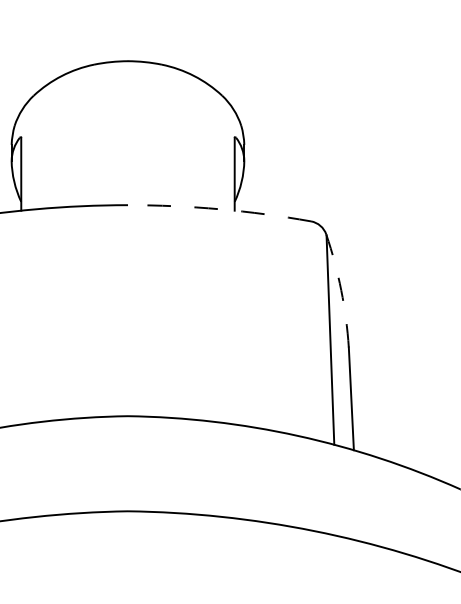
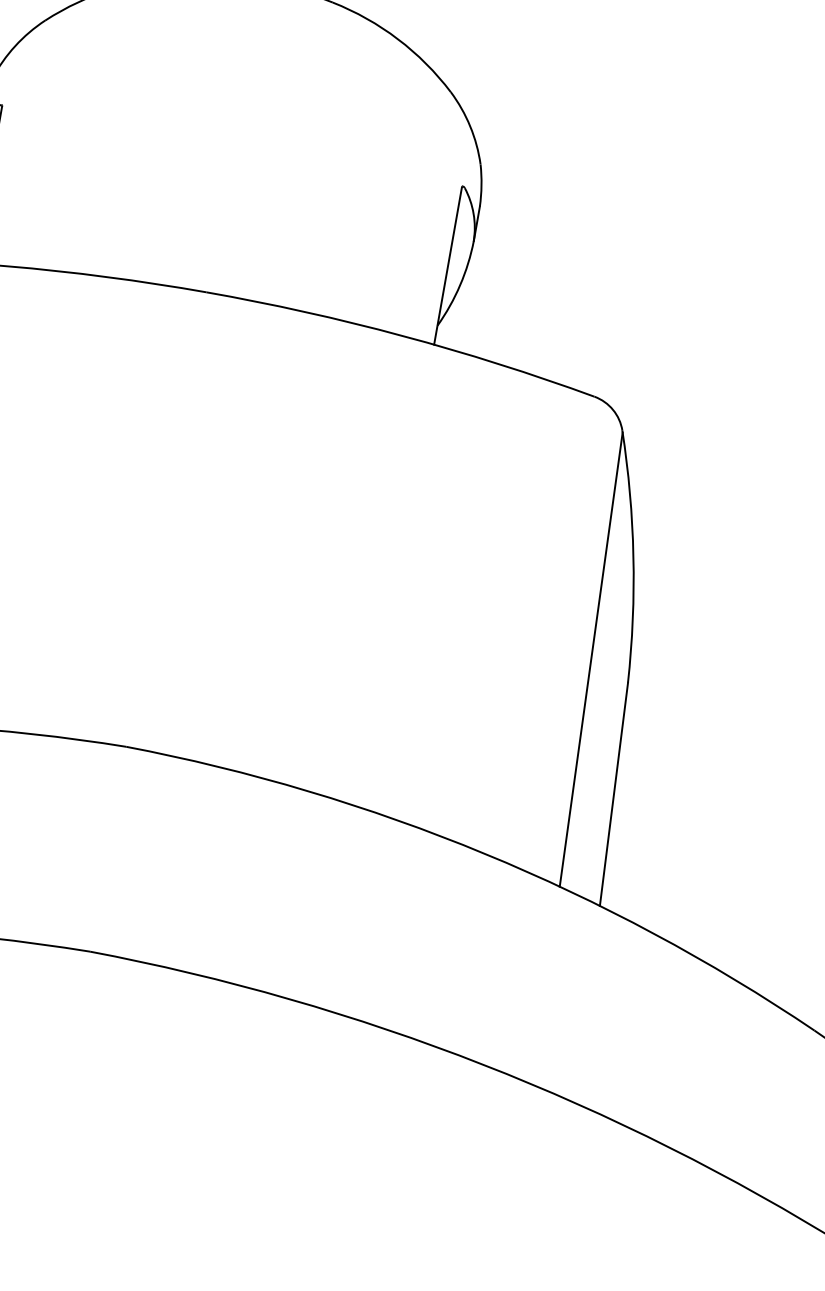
arc: (219, 209) -> (401, 336), dashed -> solid
arc: (341, 290) -> (633, 557), dashed -> solid

